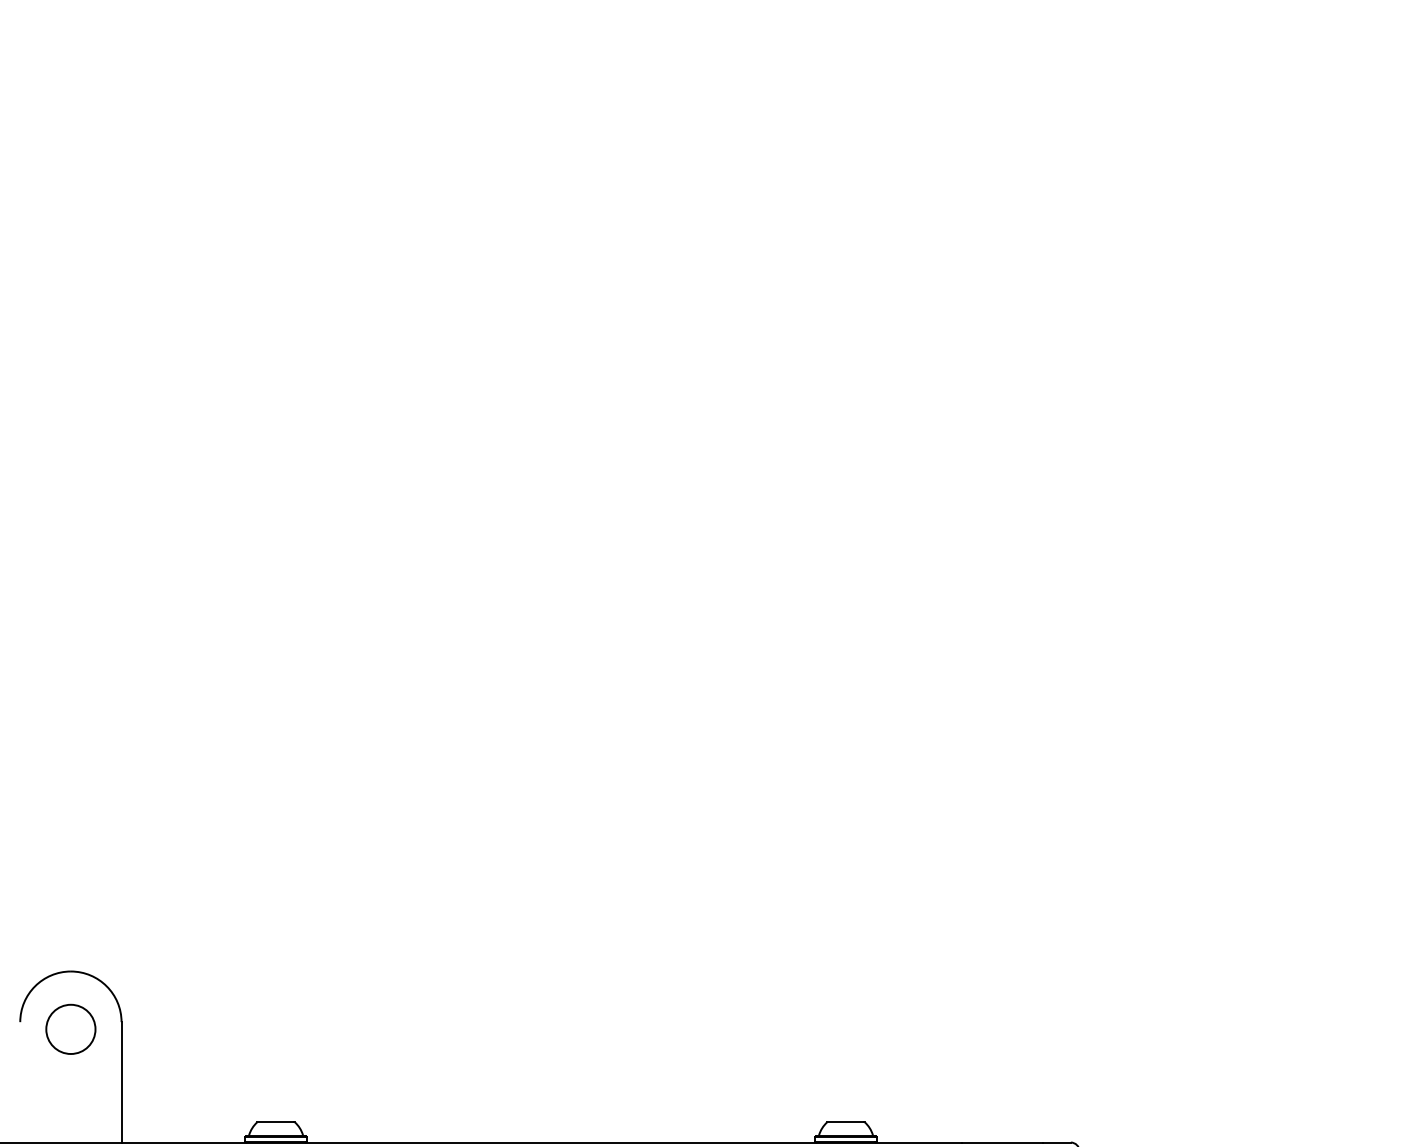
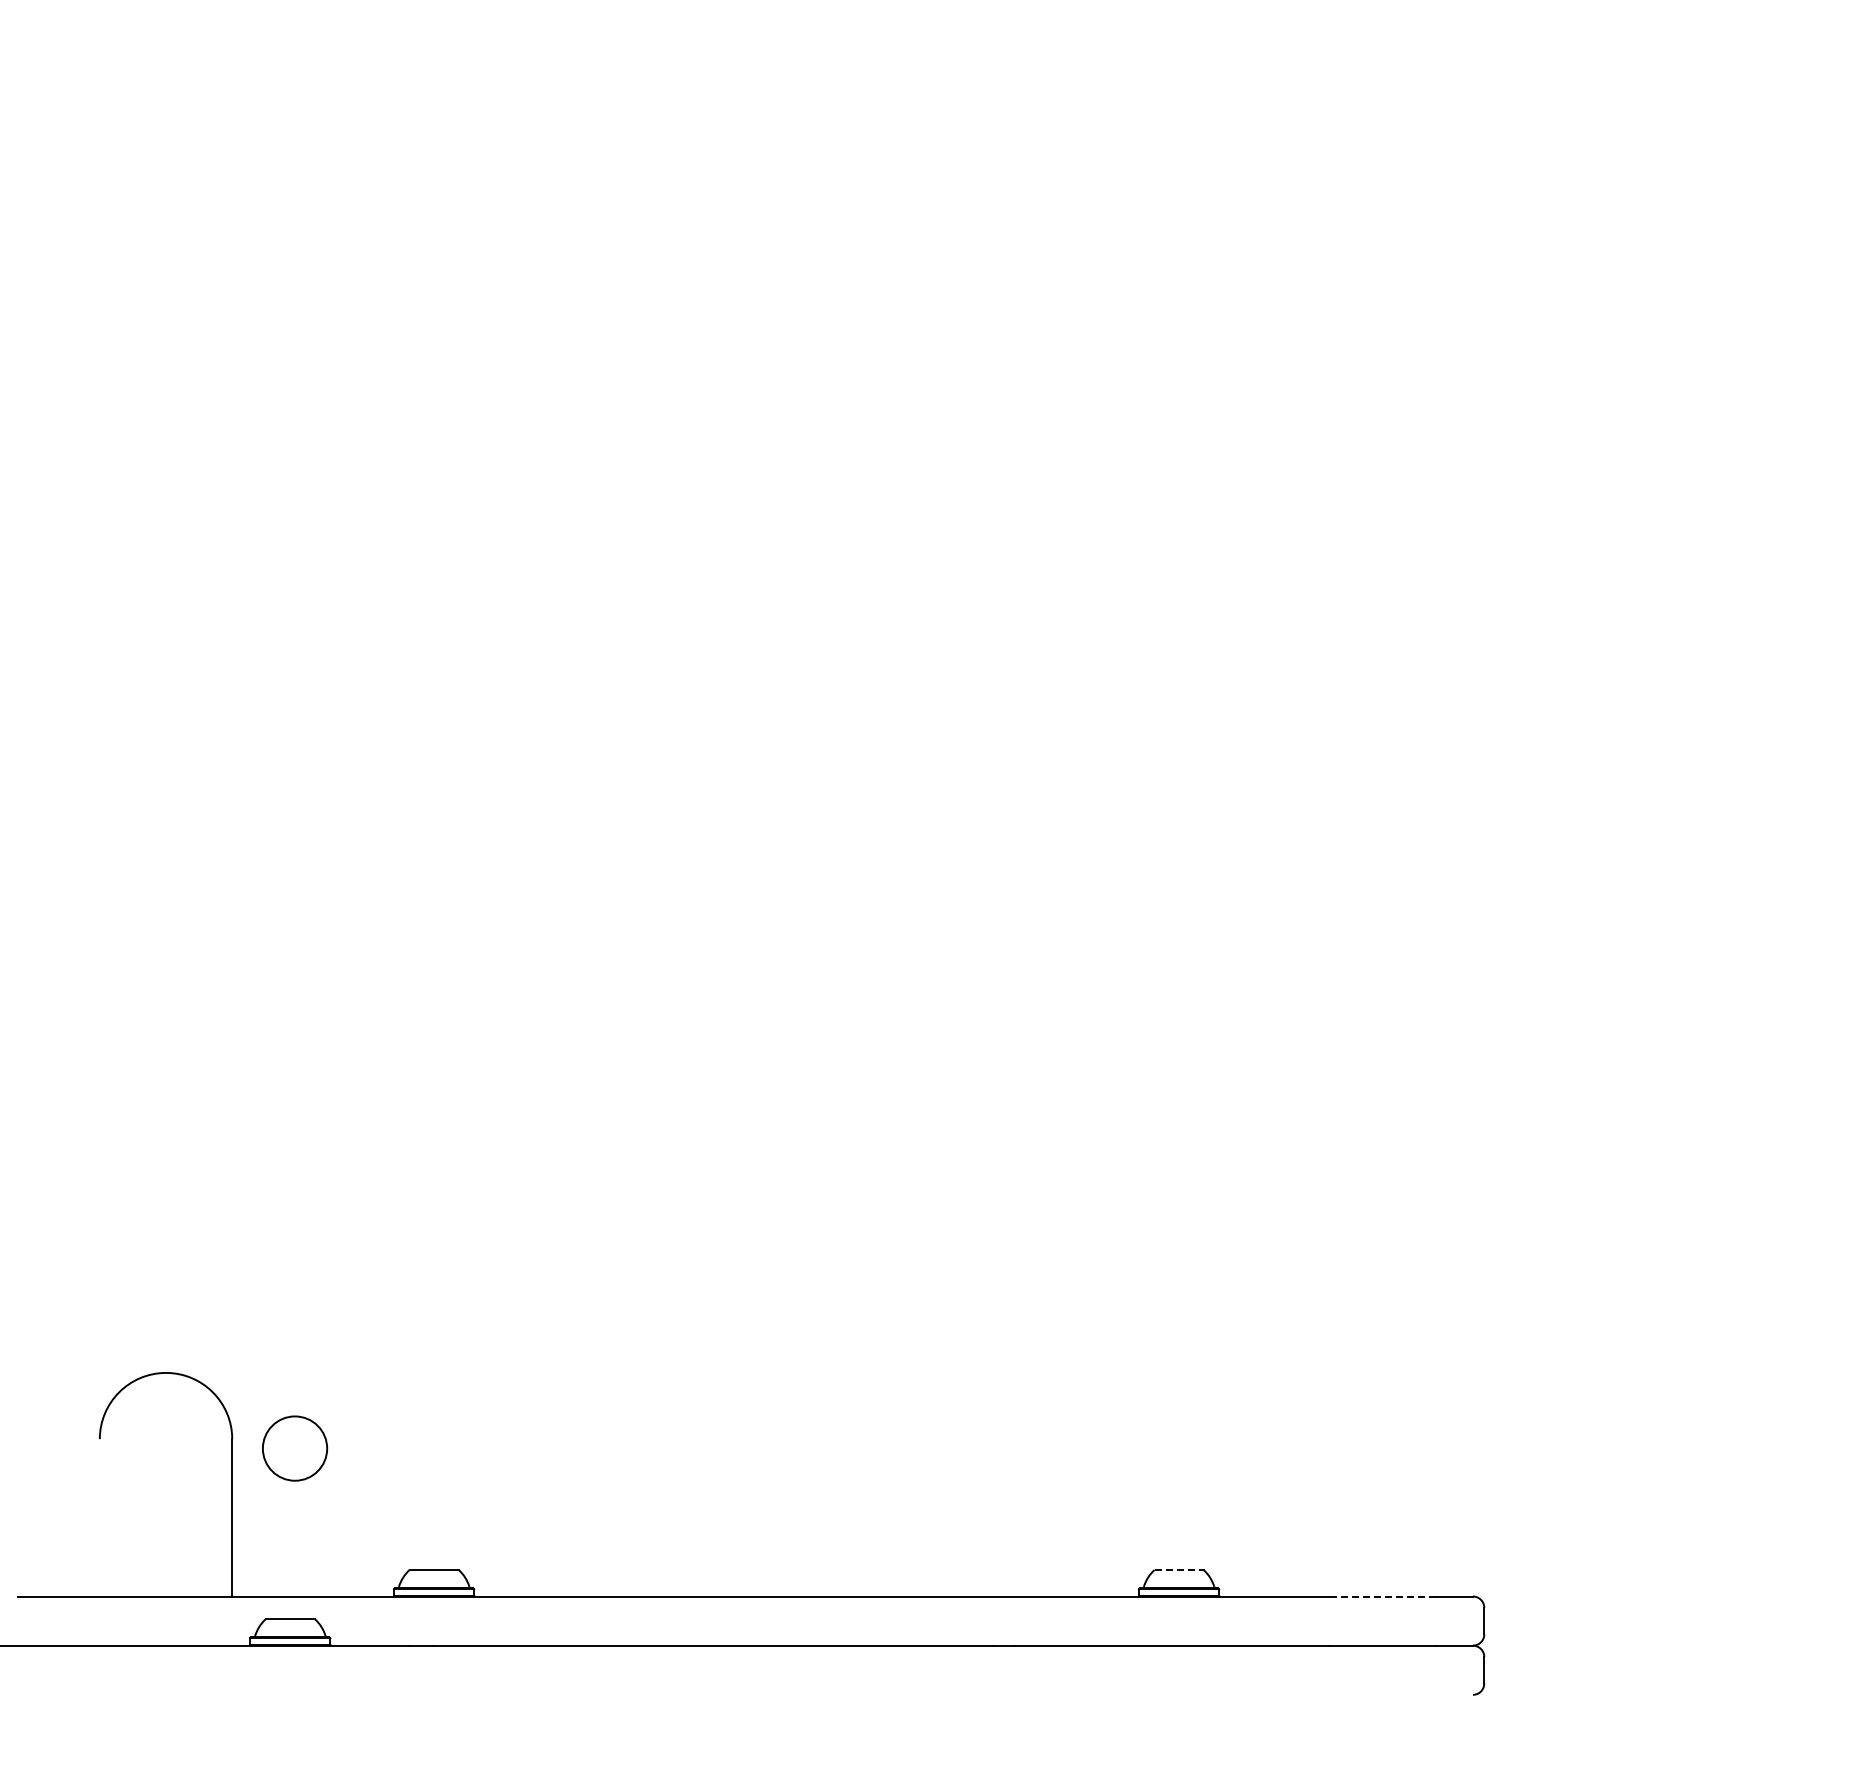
circle: (71, 1029) -> (295, 1448), moved
line: (846, 1122) -> (1179, 1570), solid -> dashed
line: (1002, 1142) -> (1383, 1596), solid -> dashed

